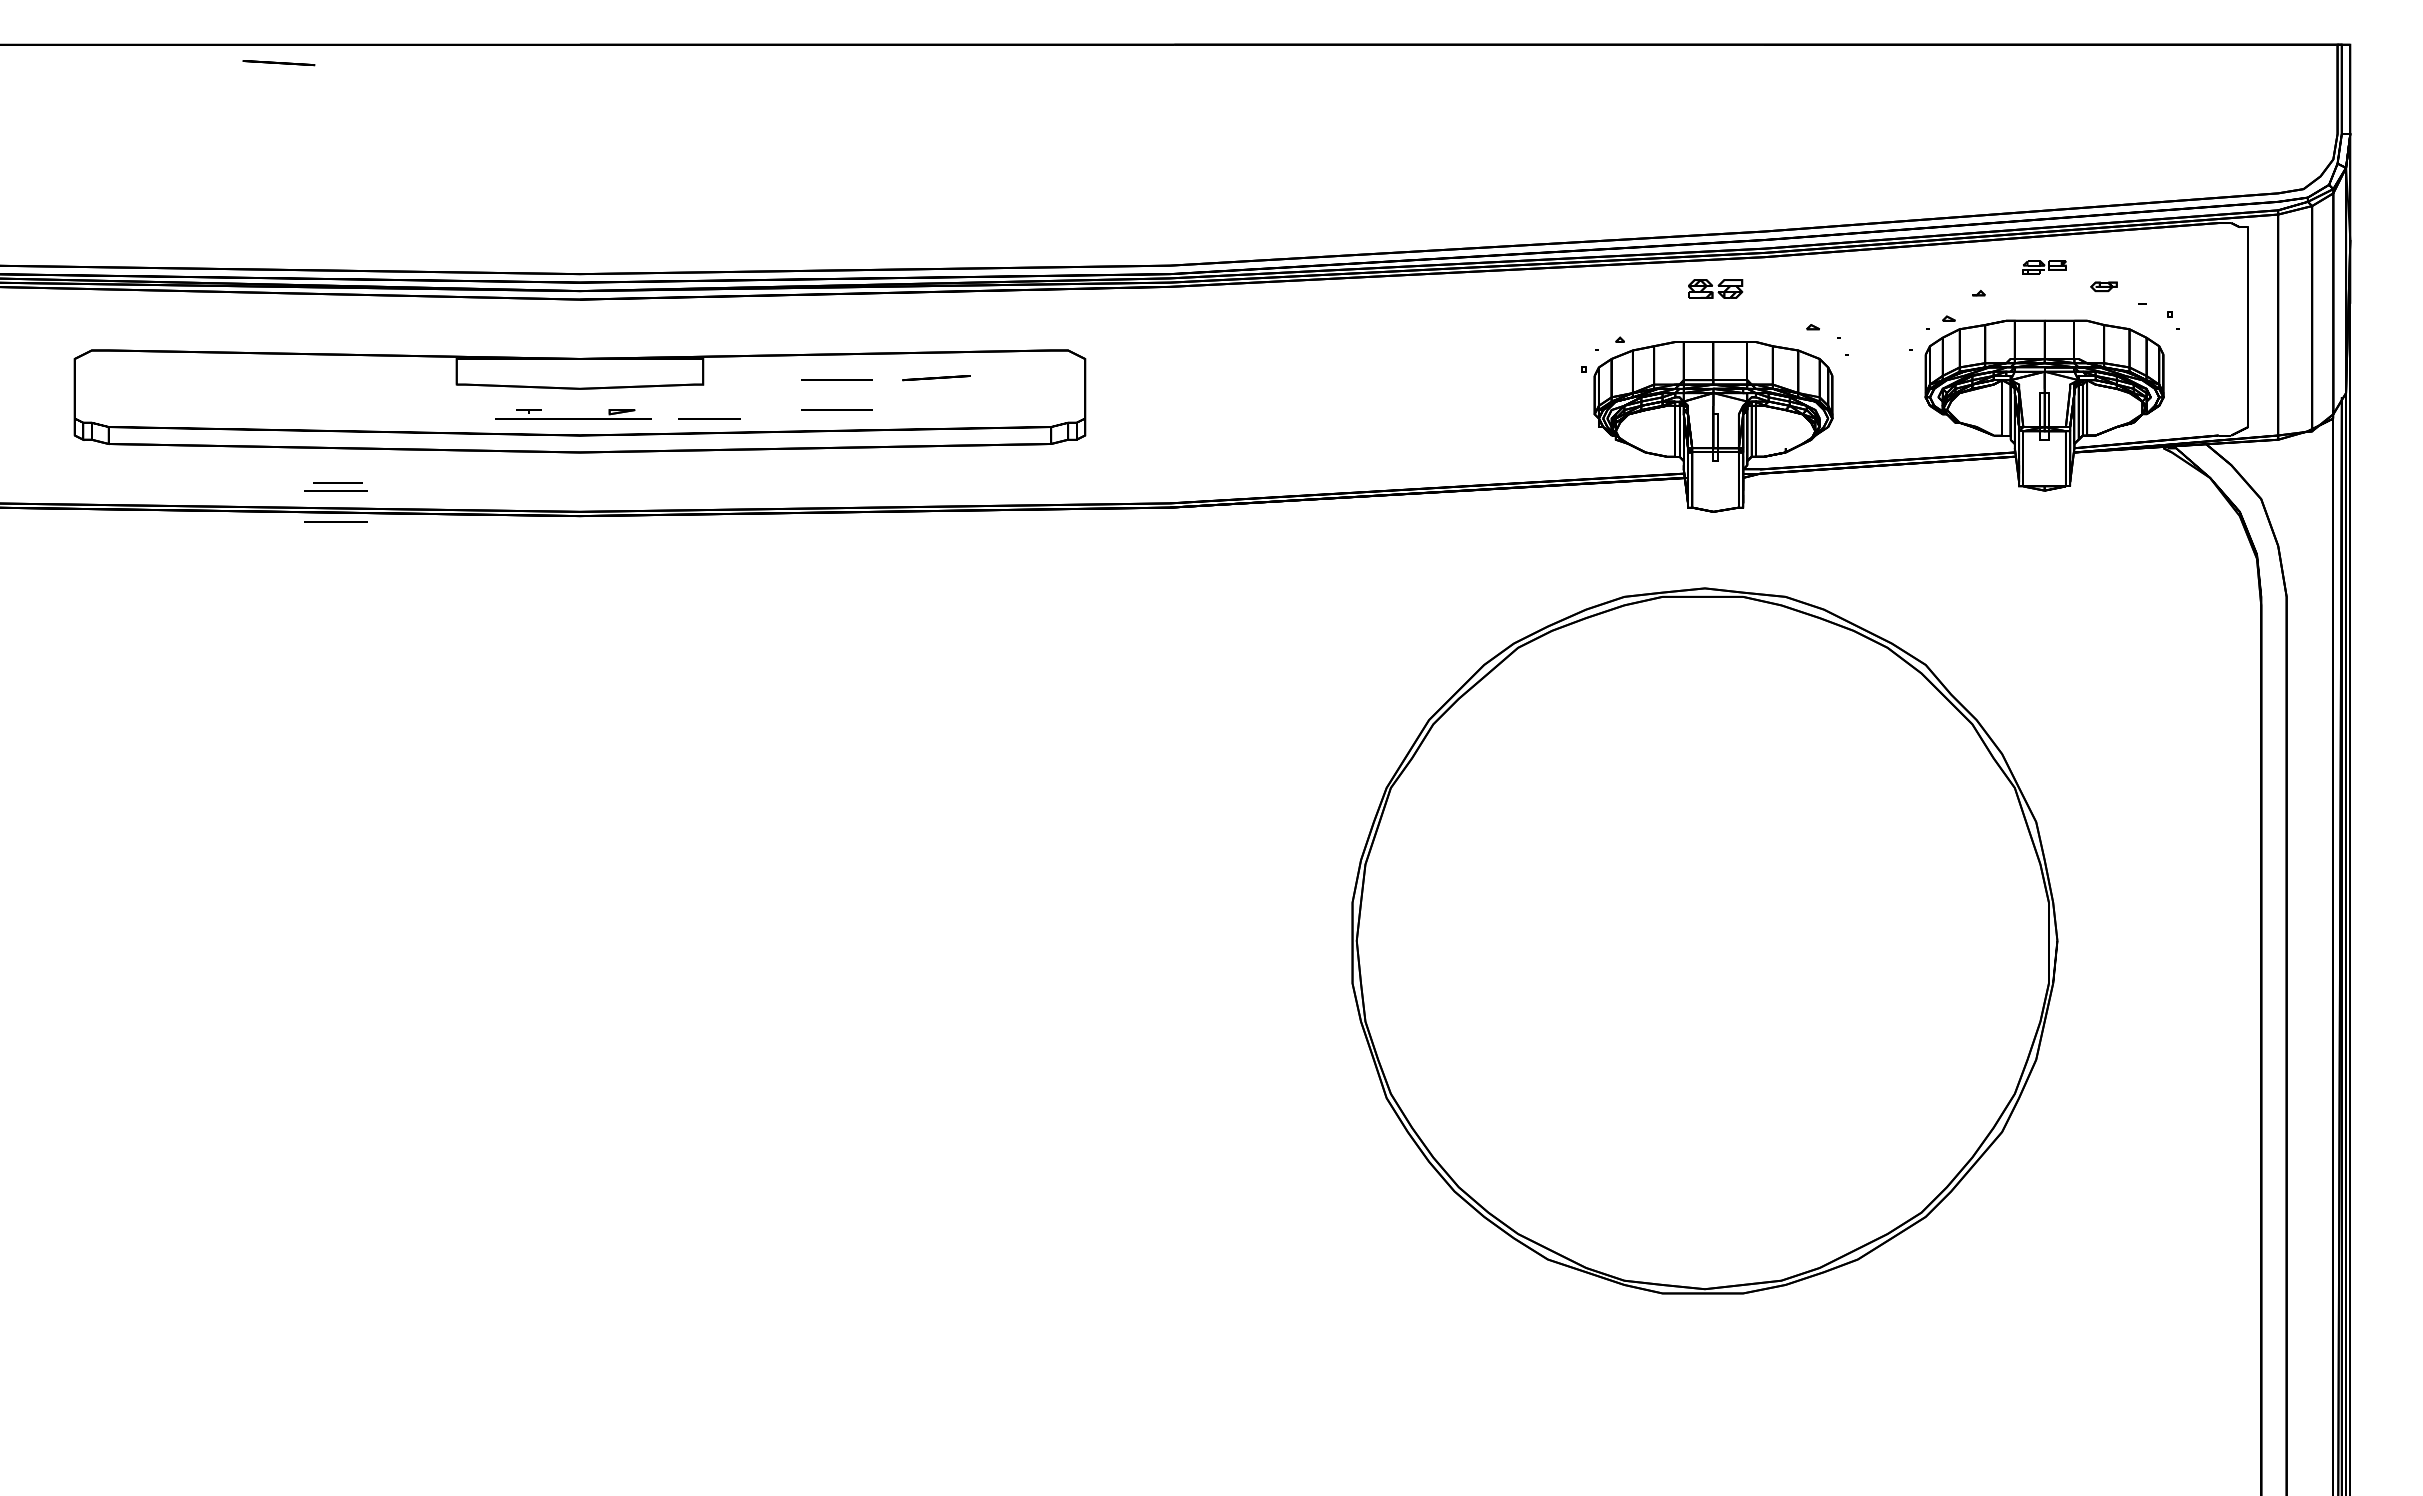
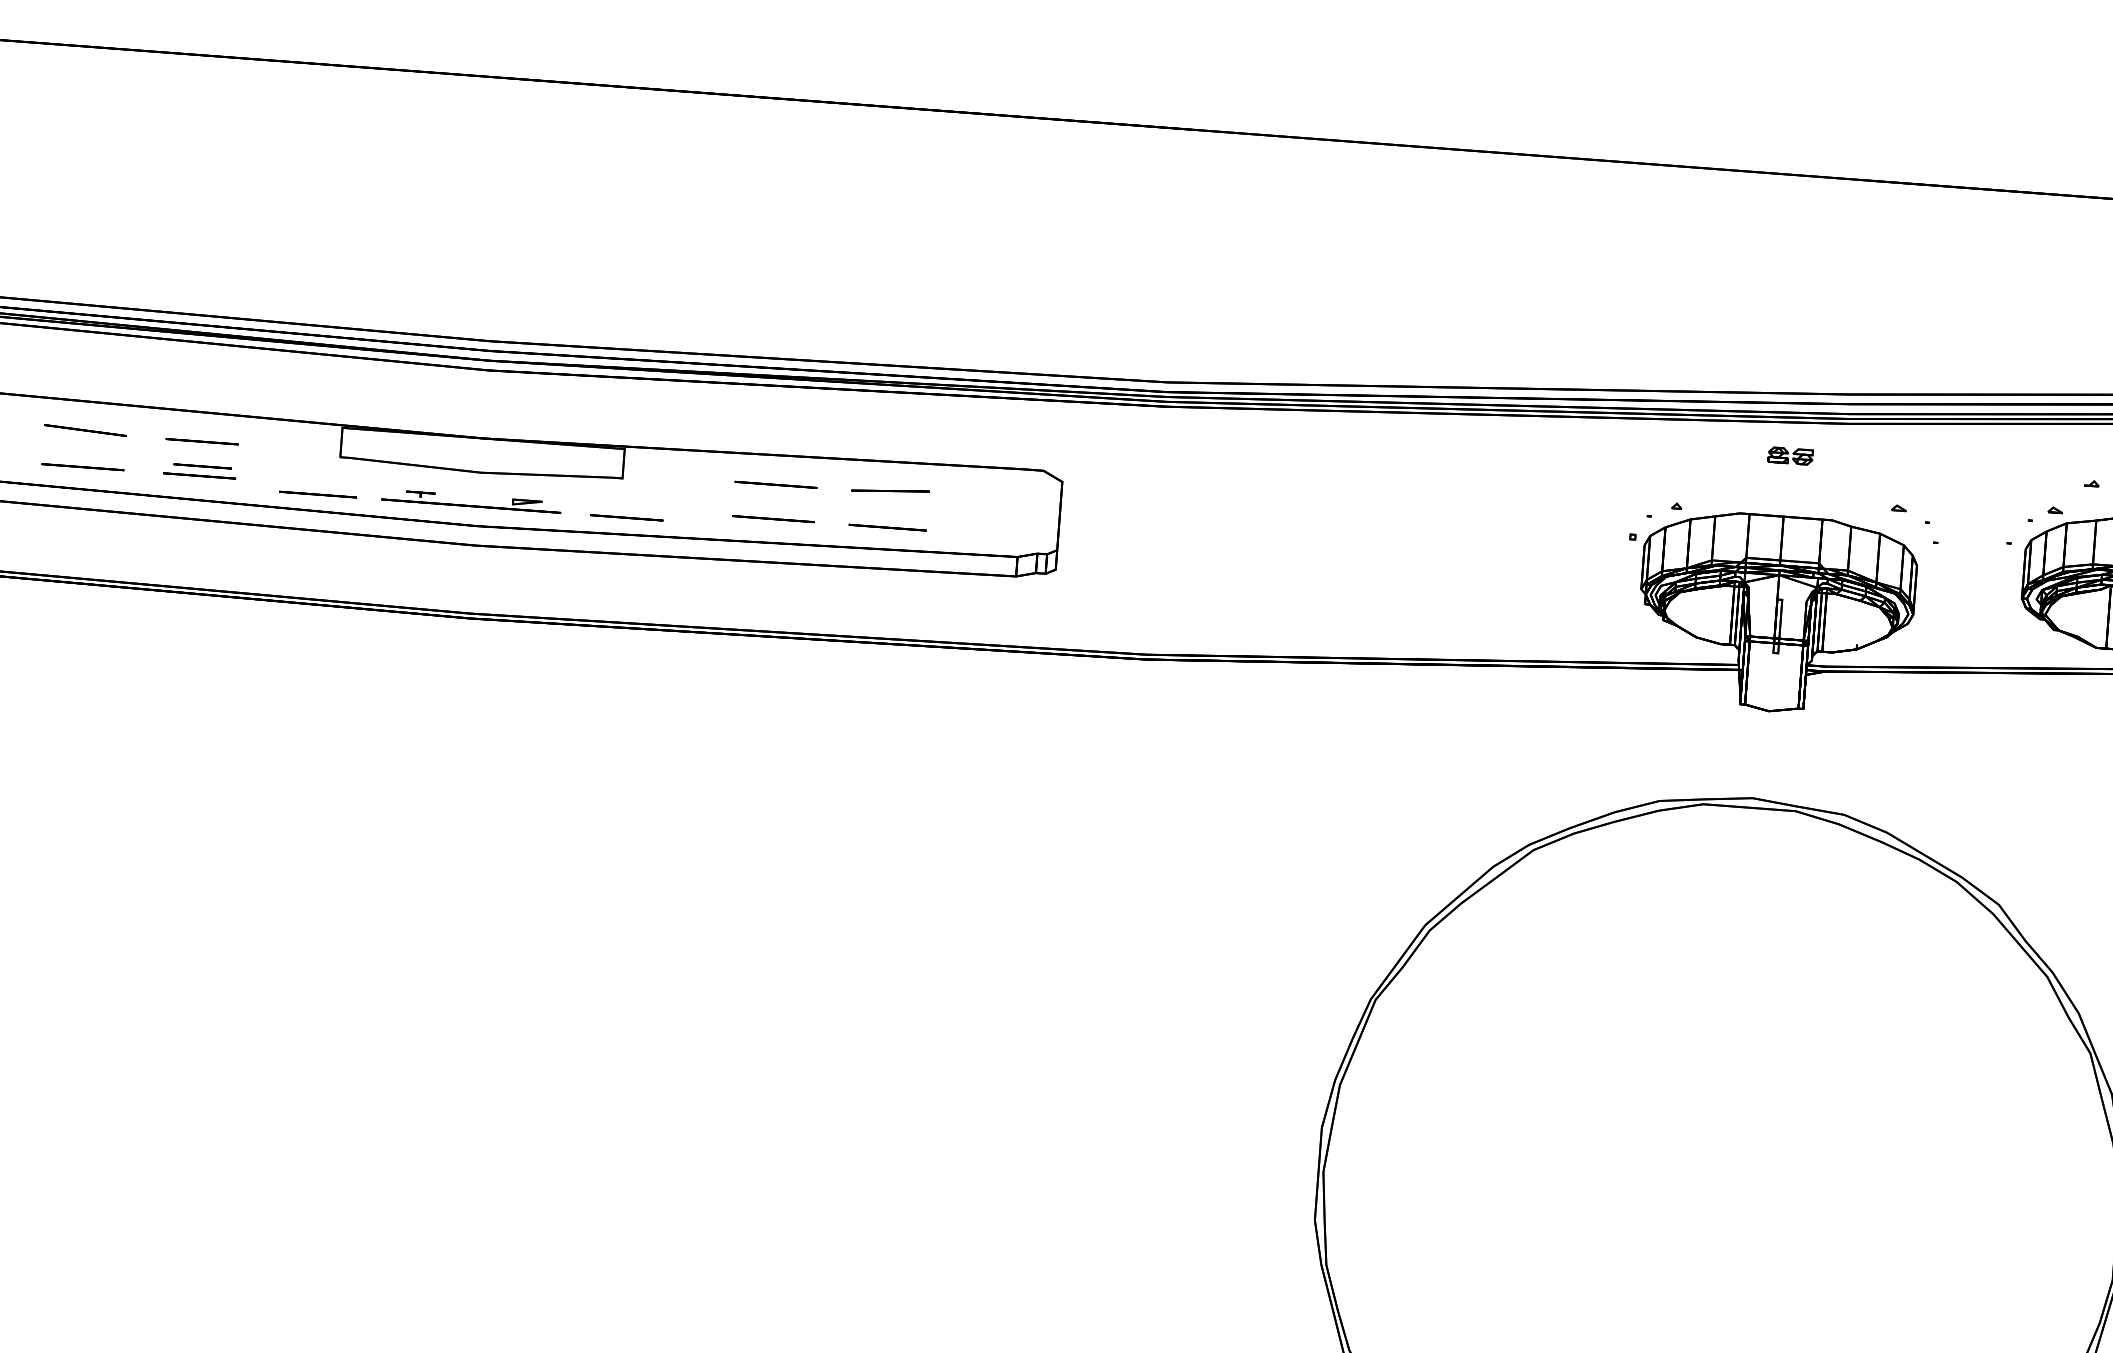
line: (278, 63) -> (85, 430), moved
part: (1715, 288) -> (1790, 455), size x0.71
line: (233, 409) -> (82, 466), added
line: (936, 409) -> (887, 527), added
line: (439, 418) -> (317, 494), added
part: (335, 486) -> (199, 470), moved
line: (335, 521) -> (201, 440), moved

